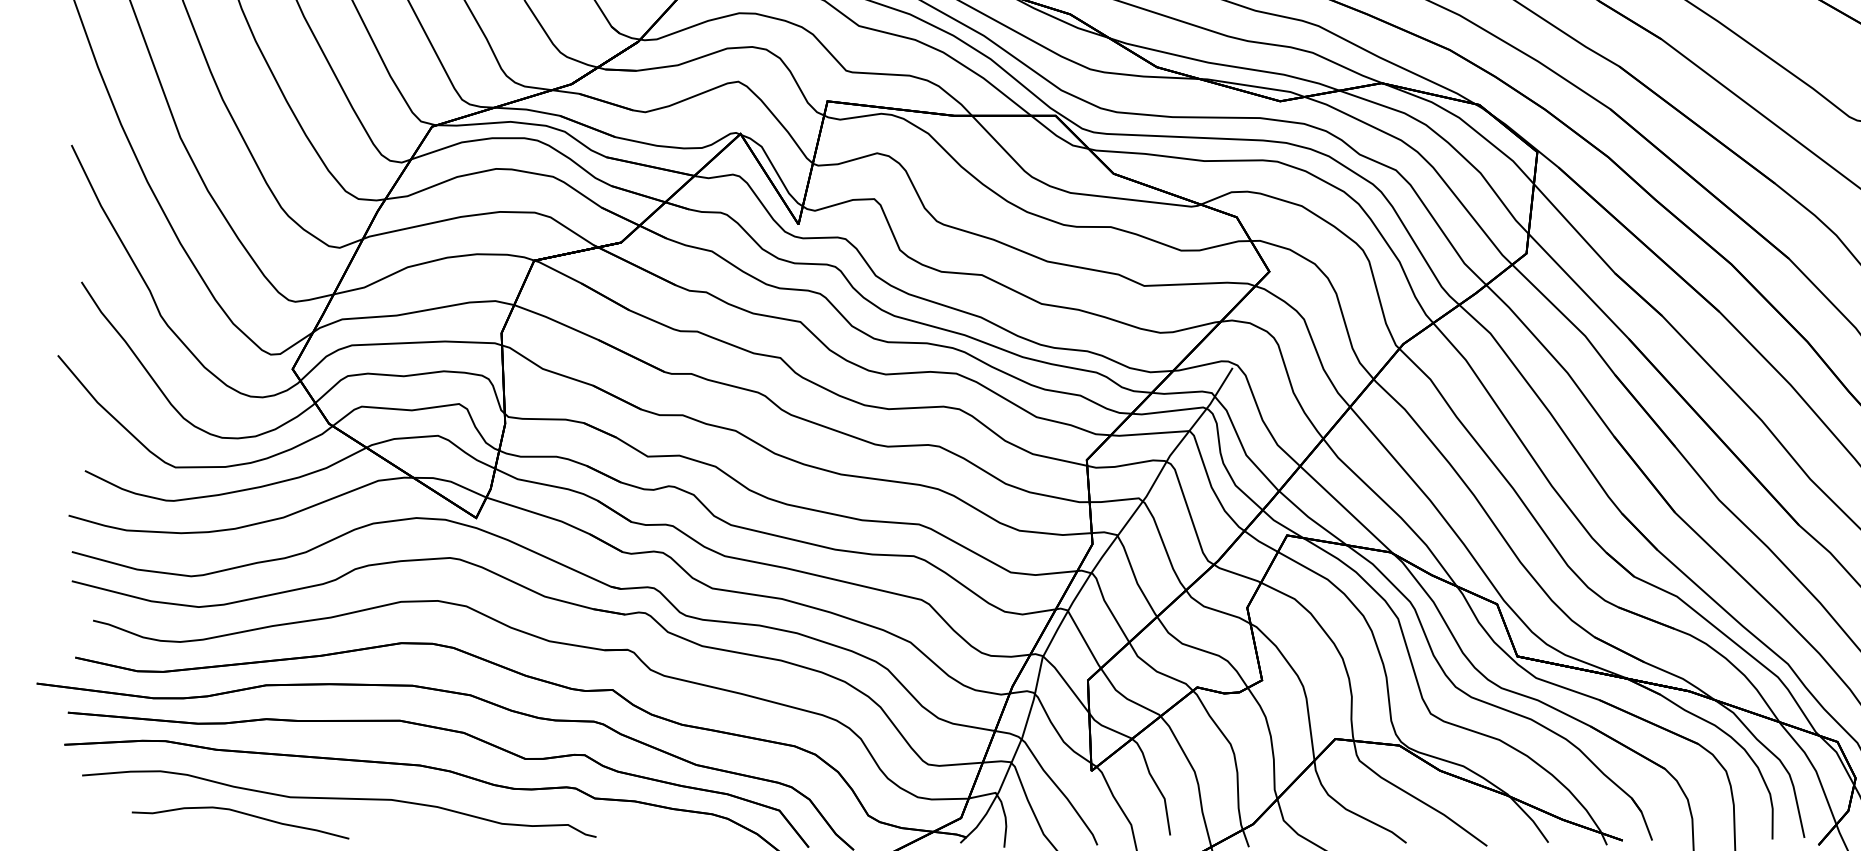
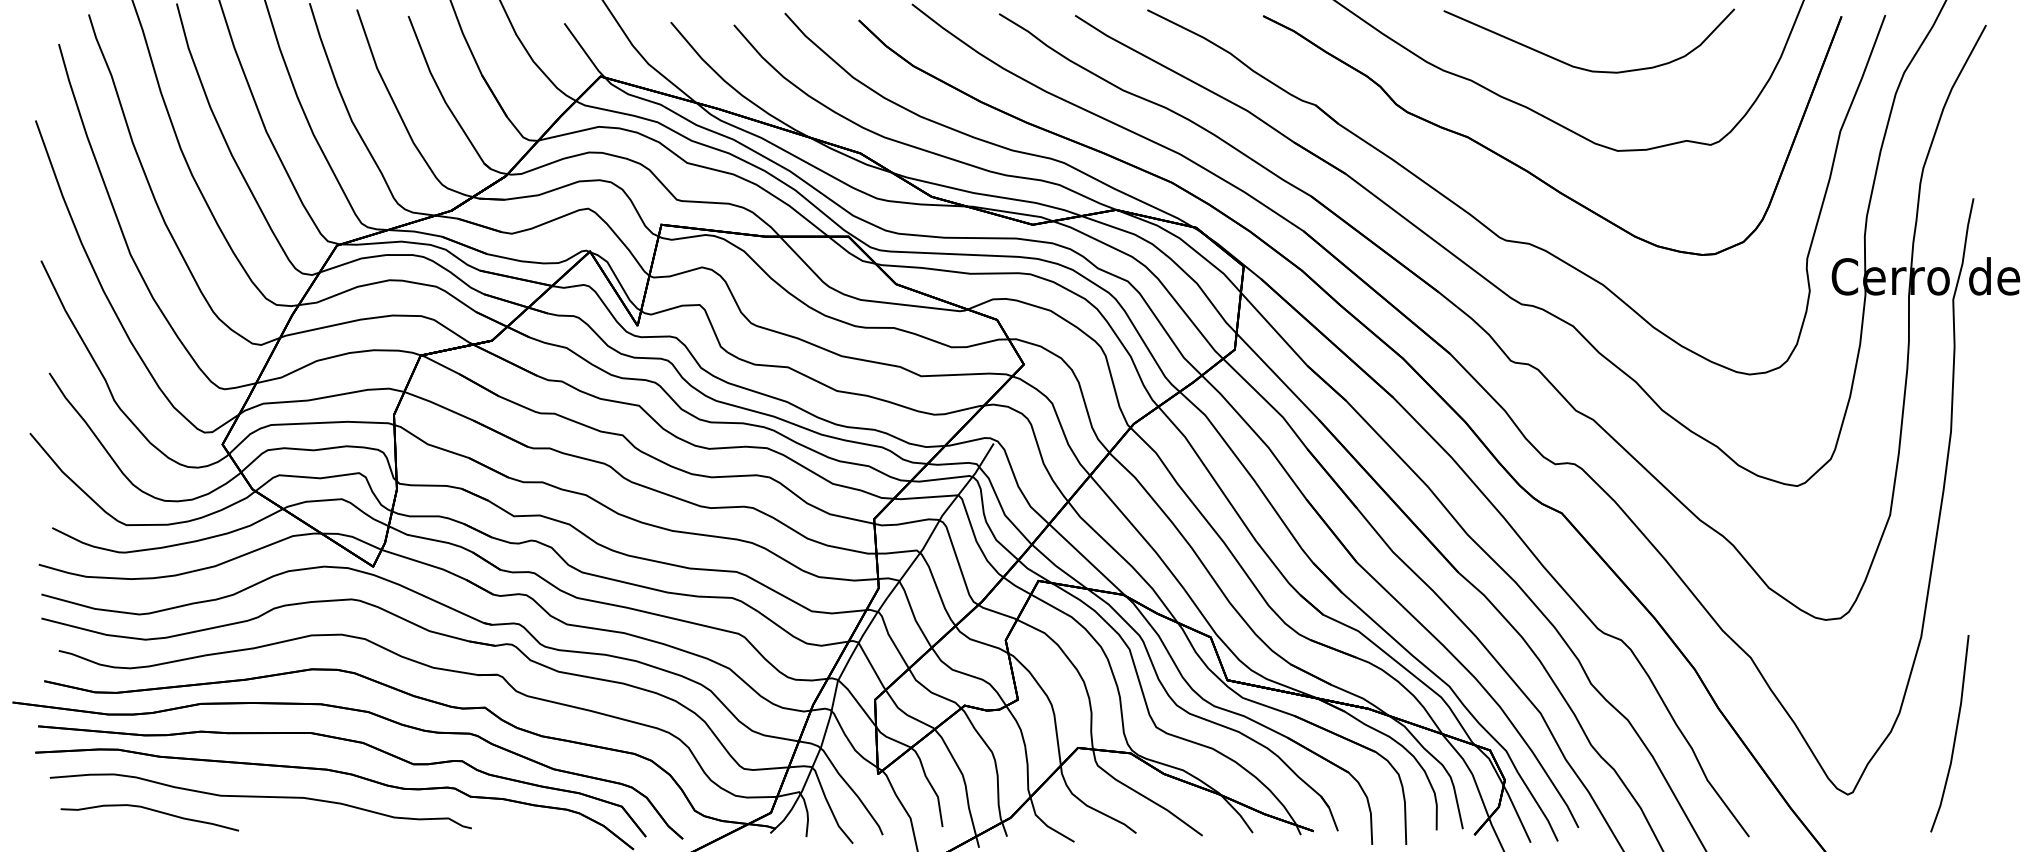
curve: (241, 814) -> (150, 810), moved

